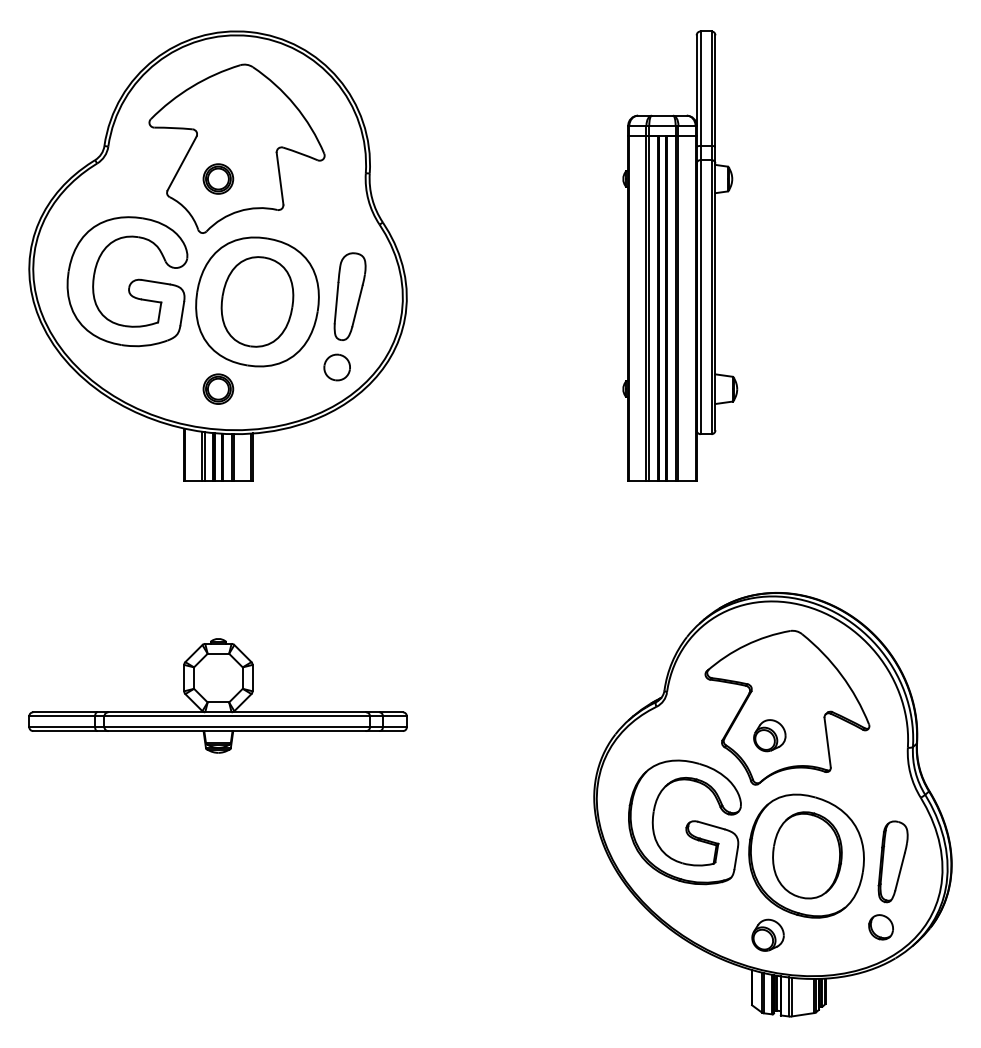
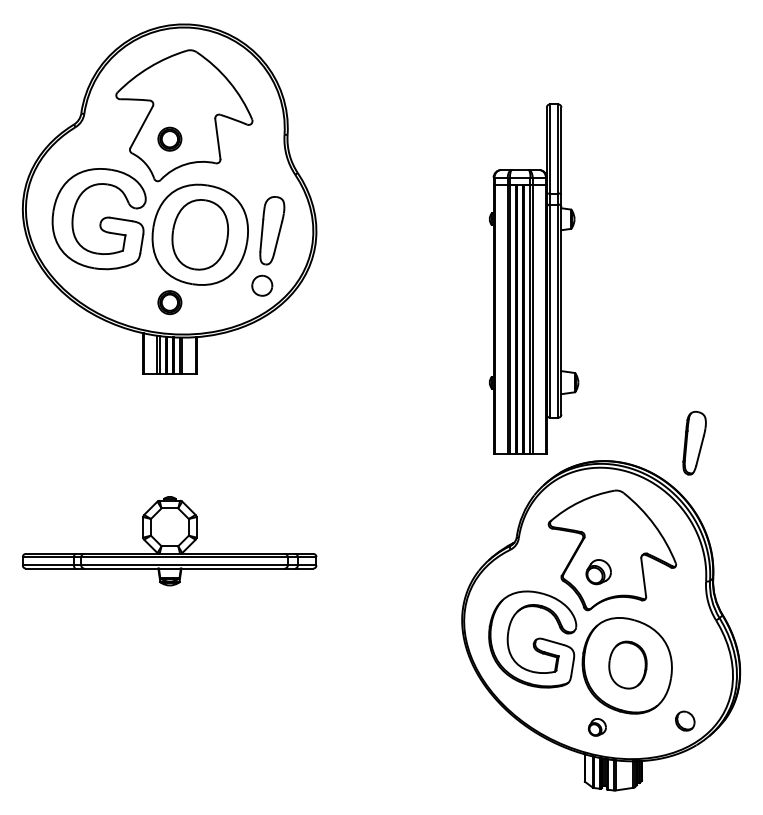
part: (680, 255) -> (534, 278), moved
part: (806, 854) -> (627, 664), size x0.7
part: (892, 860) -> (694, 442), moved
part: (768, 935) -> (597, 727), size x0.7

